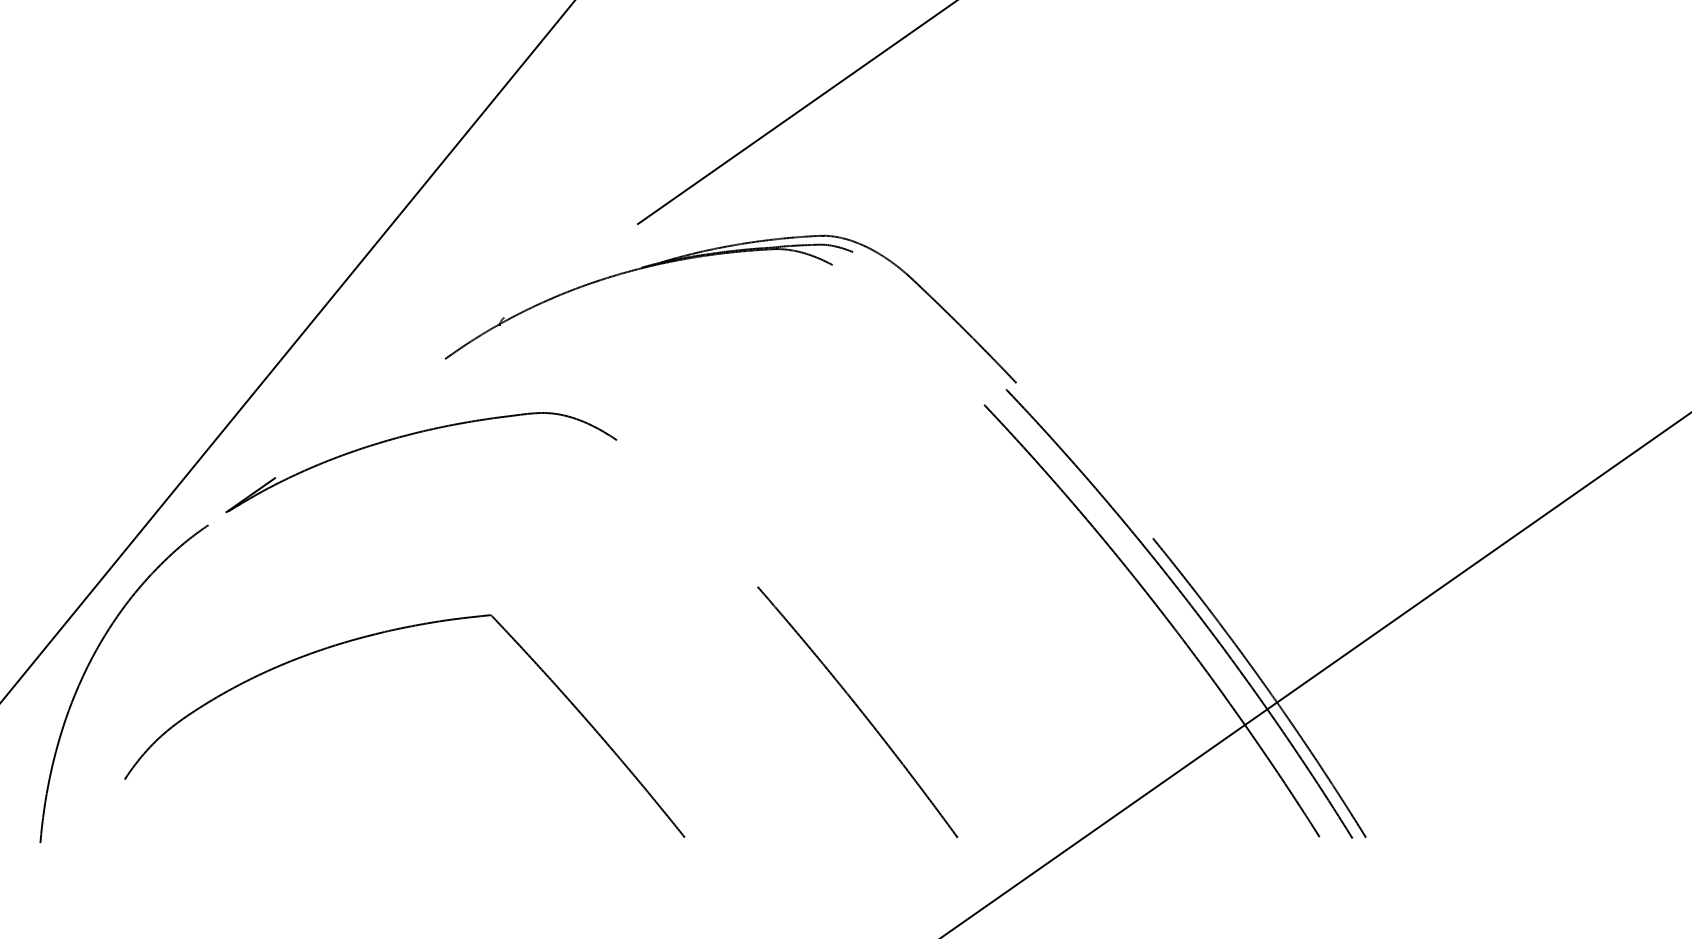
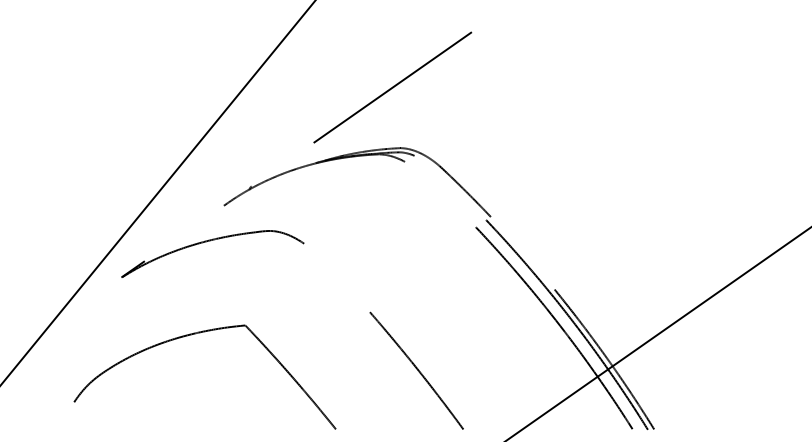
curve: (91, 664) -> (58, 348), removed

